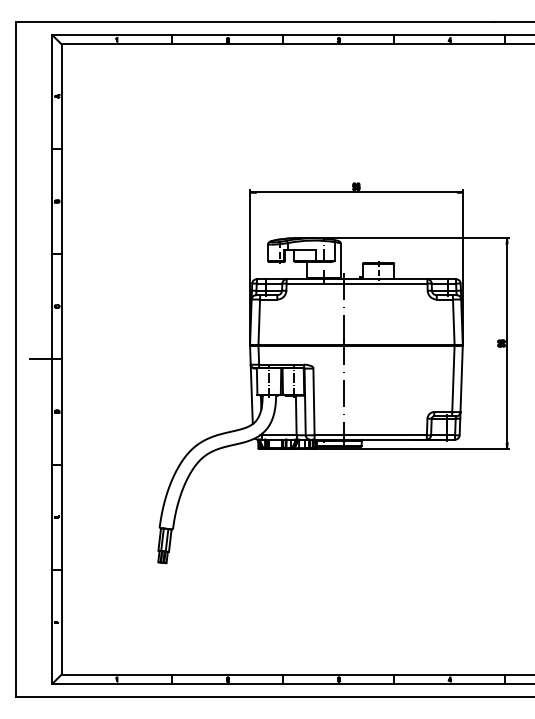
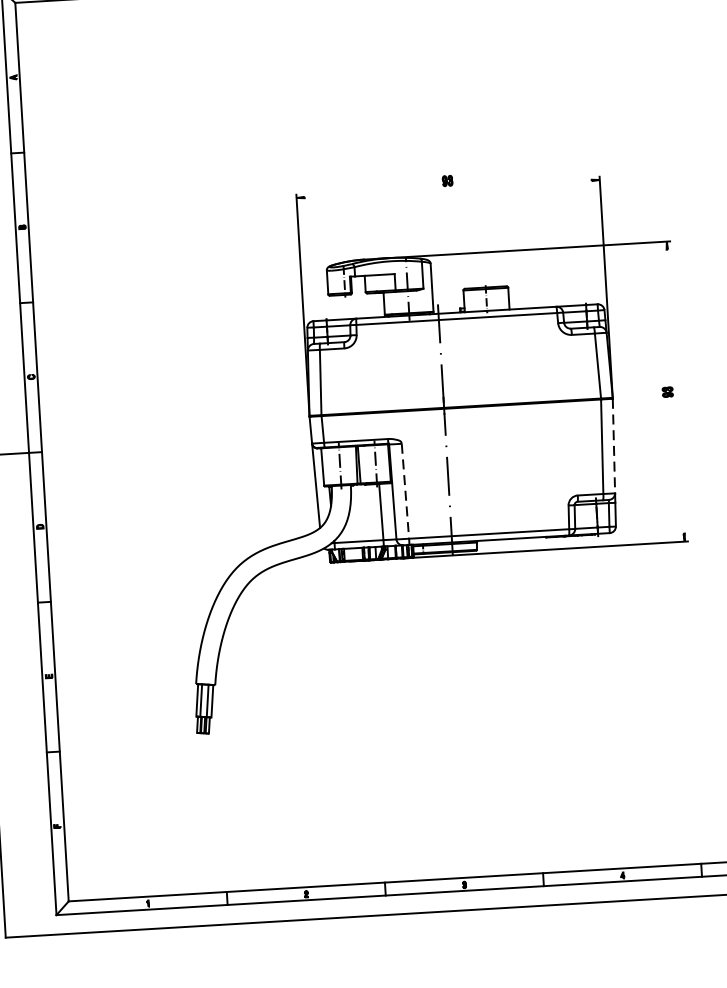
line: (356, 192) -> (448, 189), removed
line: (507, 343) -> (676, 391), removed
line: (461, 379) -> (613, 446), solid -> dashed
line: (314, 402) -> (406, 492), solid -> dashed

